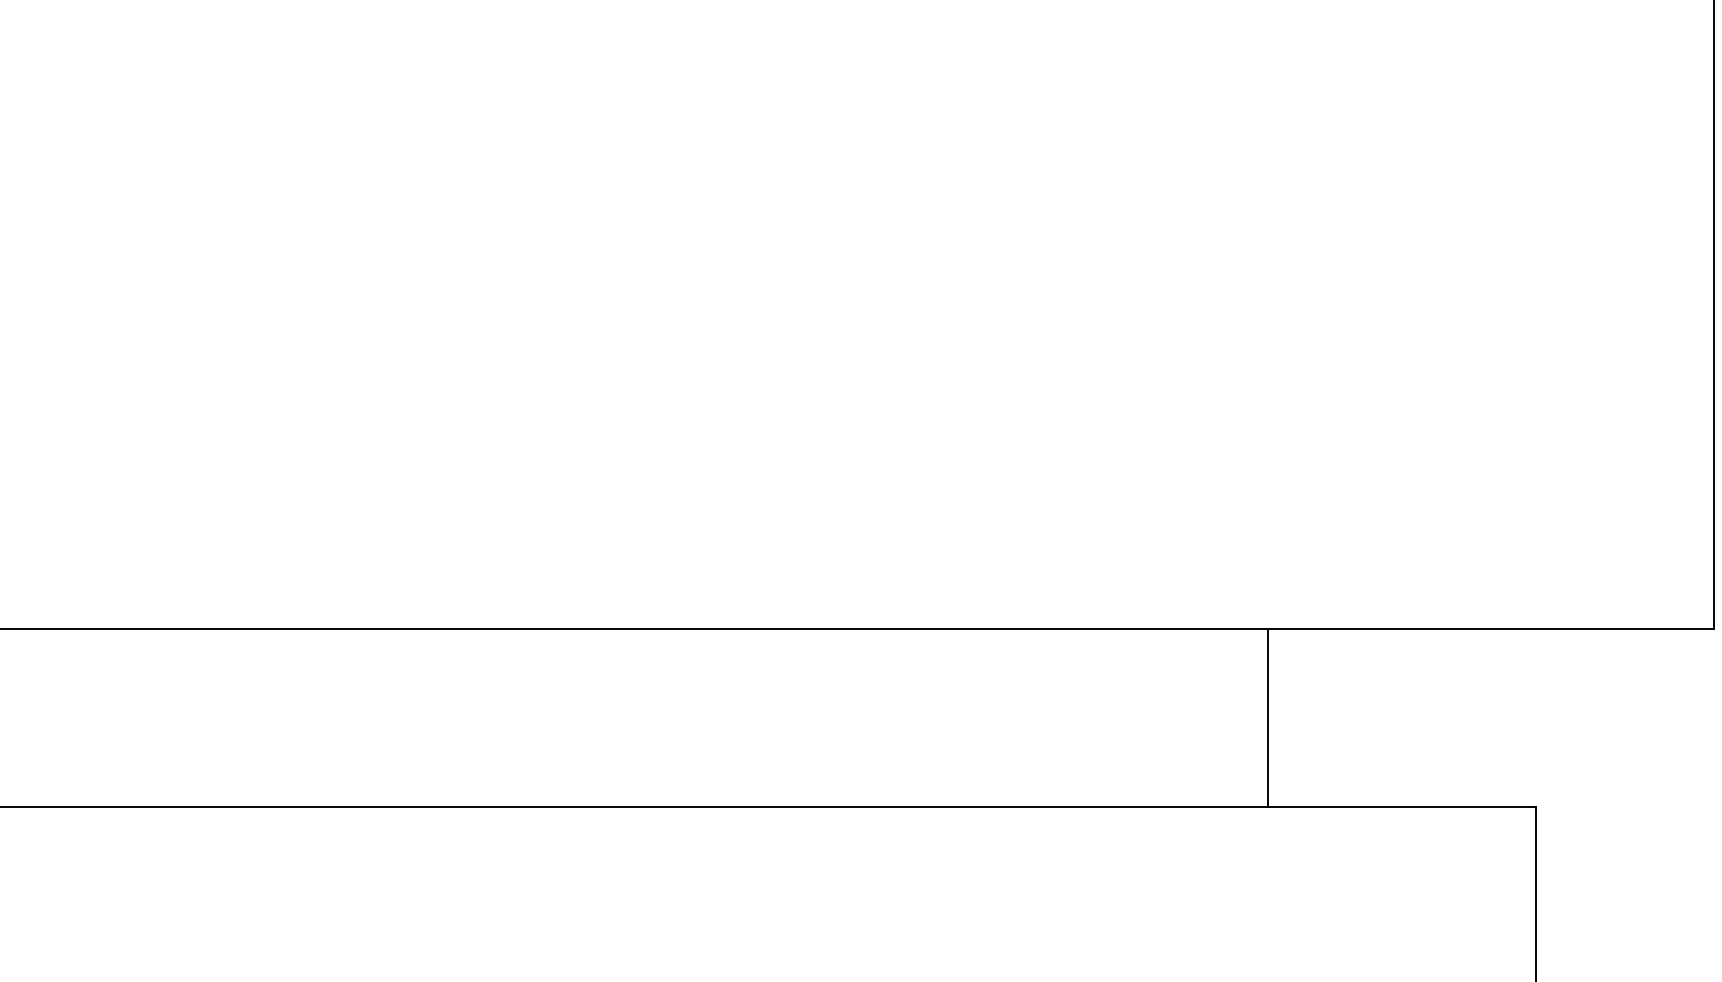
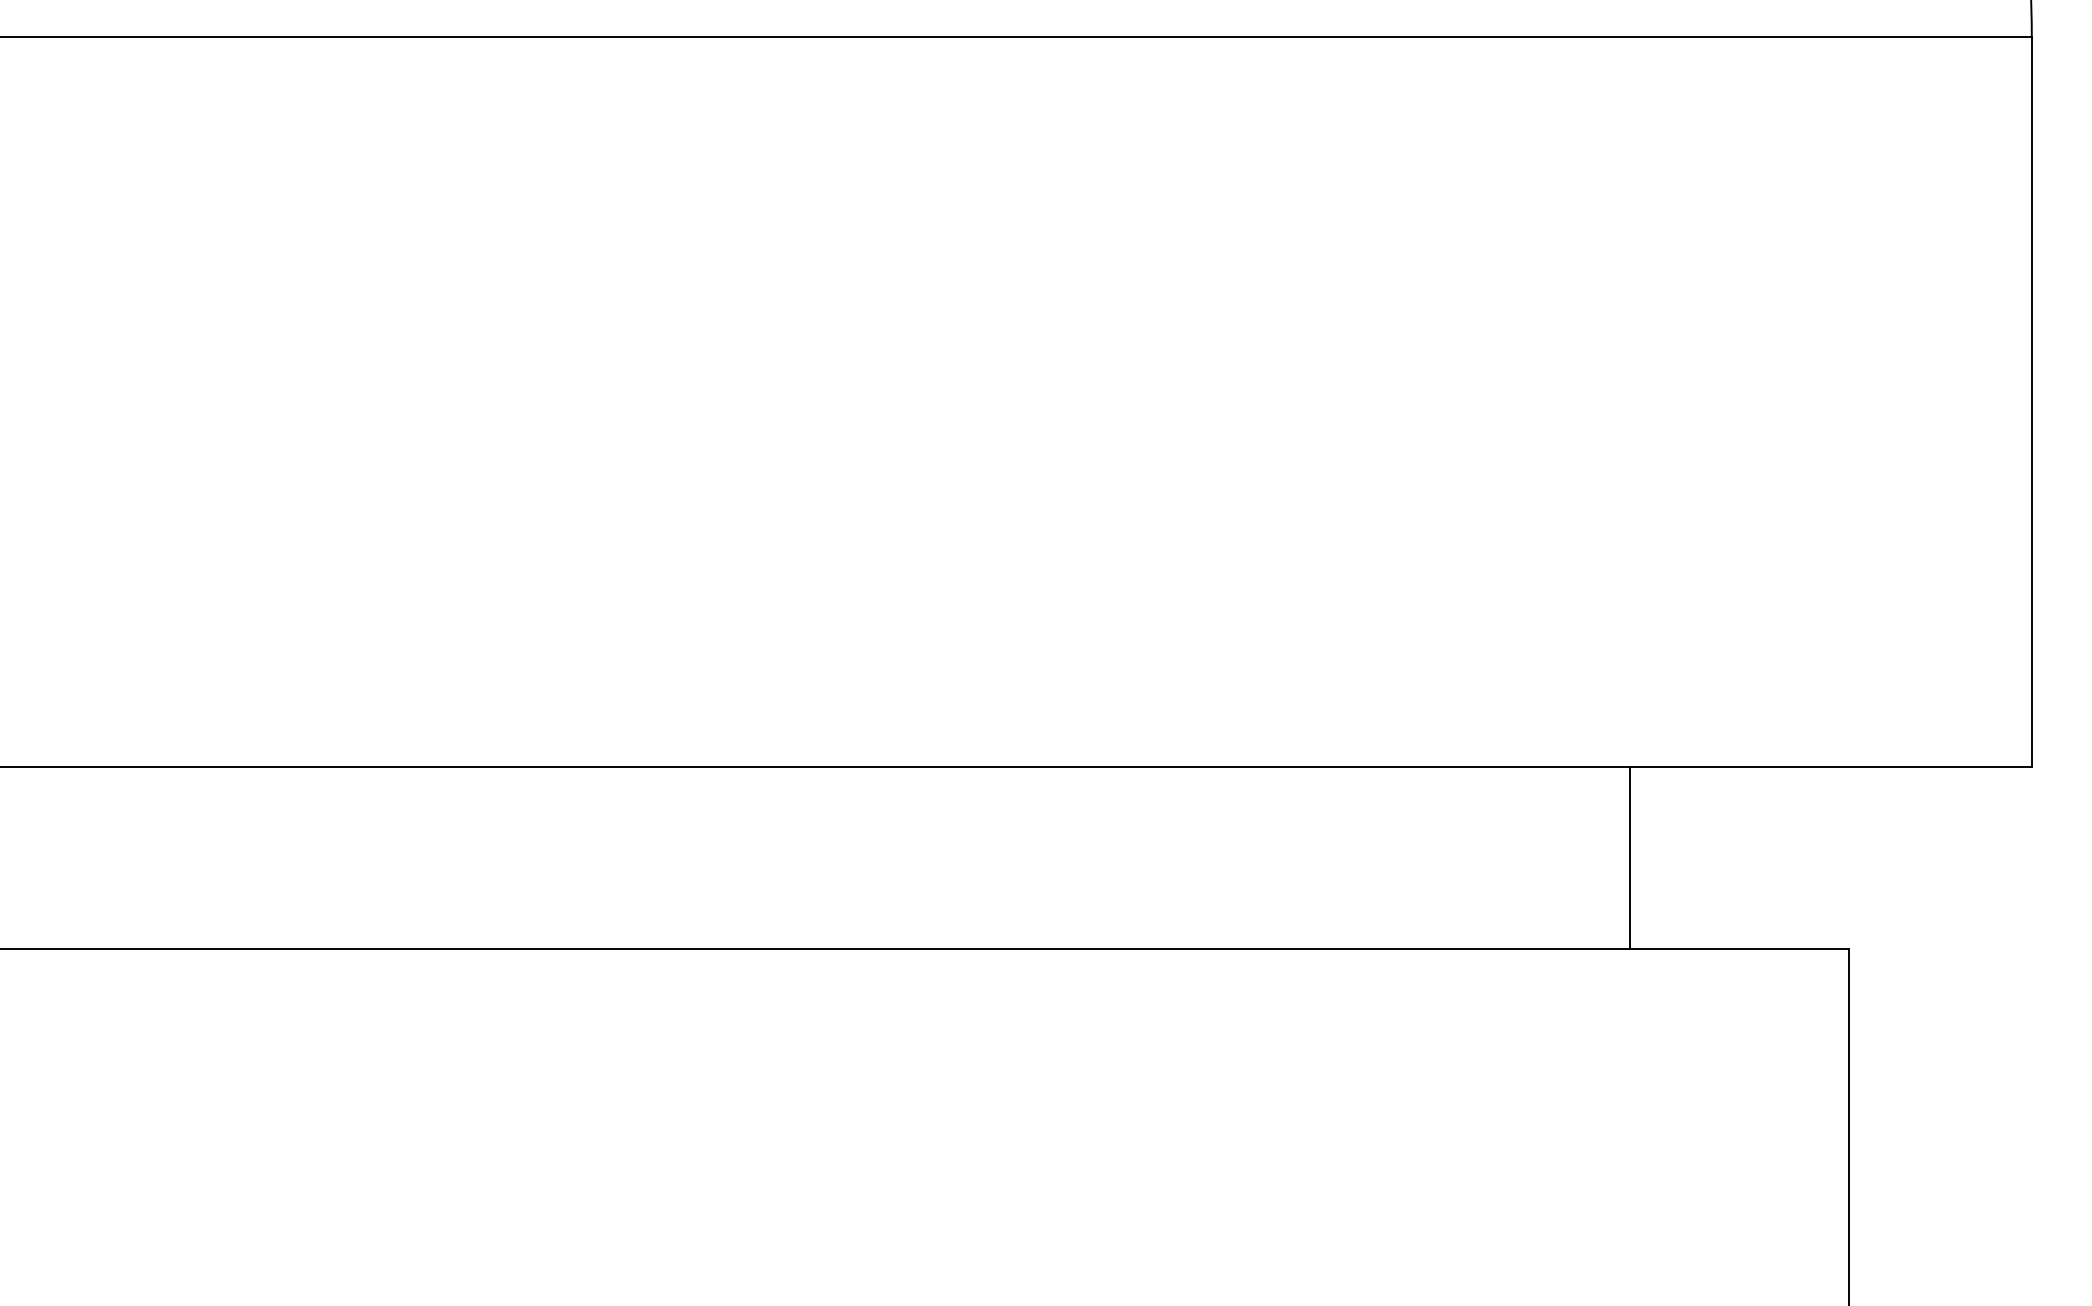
line: (1267, 718) -> (1629, 858), moved

